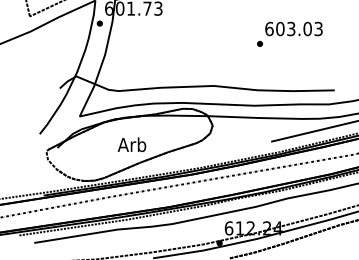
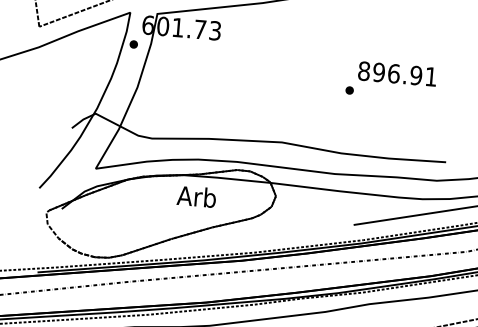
text: (293, 28) -> (397, 73), 603.03 -> 896.91
text: (131, 144) -> (196, 196), moved

